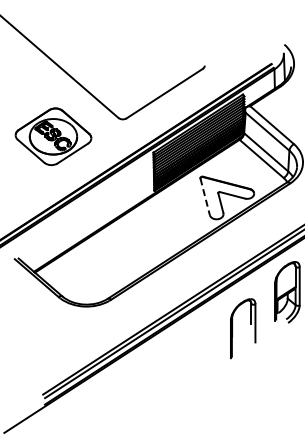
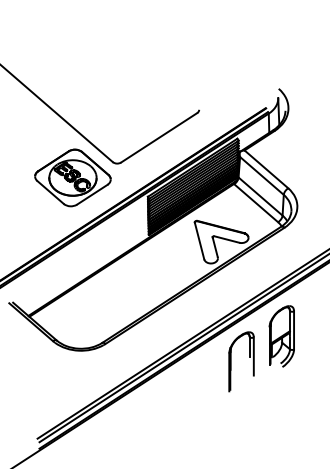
part: (53, 136) -> (72, 177), moved
line: (205, 197) -> (199, 241), dashed -> solid
part: (251, 324) -> (249, 357), moved

